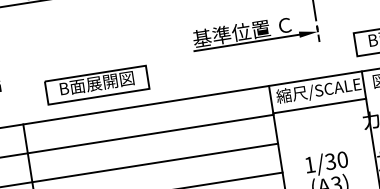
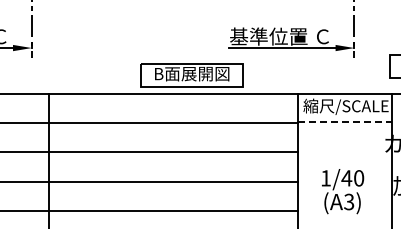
part: (96, 85) -> (191, 75), moved
line: (319, 105) -> (344, 121), solid -> dashed
text: (330, 161) -> (346, 178), 1/30 -> 1/40

